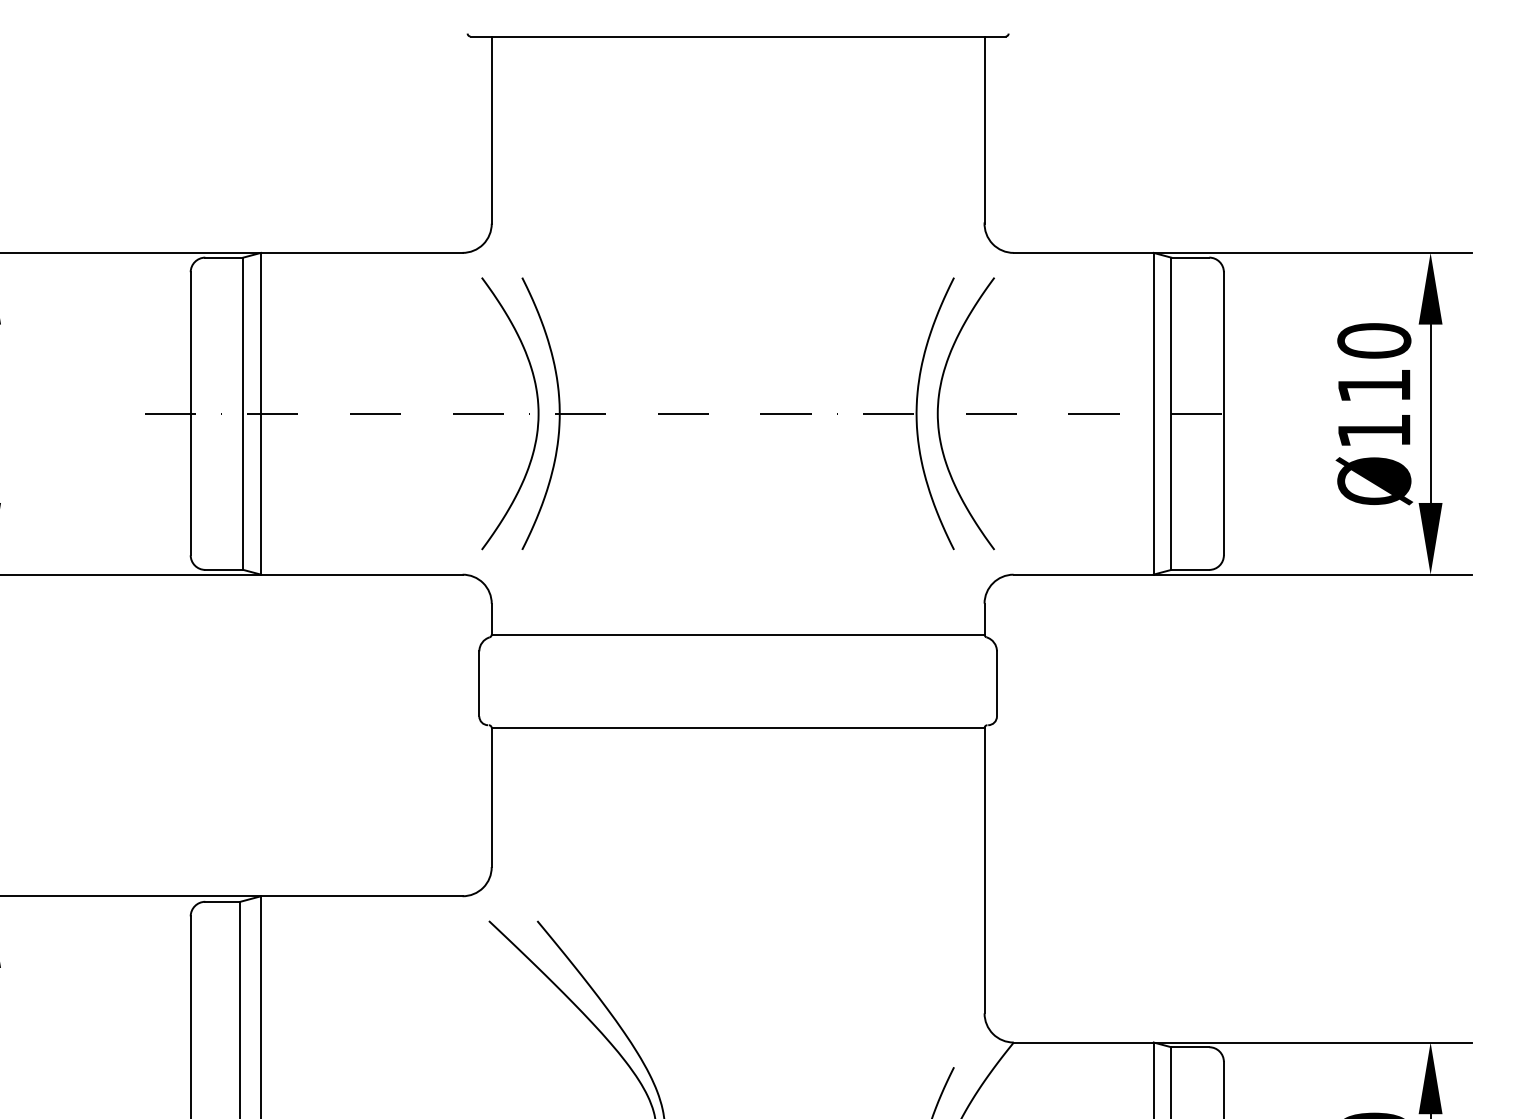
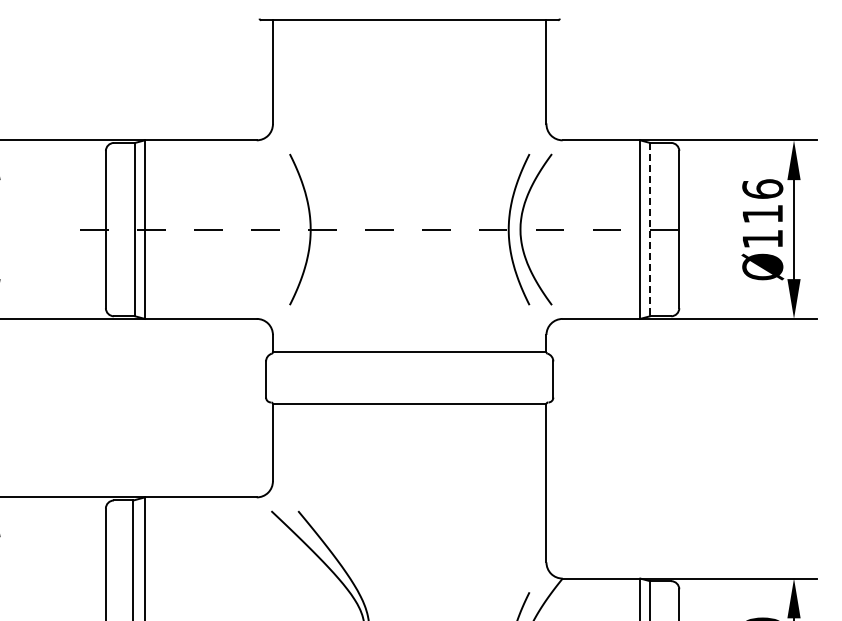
text: (1373, 339) -> (762, 188), Ø110 -> Ø116
curve: (535, 406) -> (297, 225), removed
line: (1172, 413) -> (650, 229), solid -> dashed

